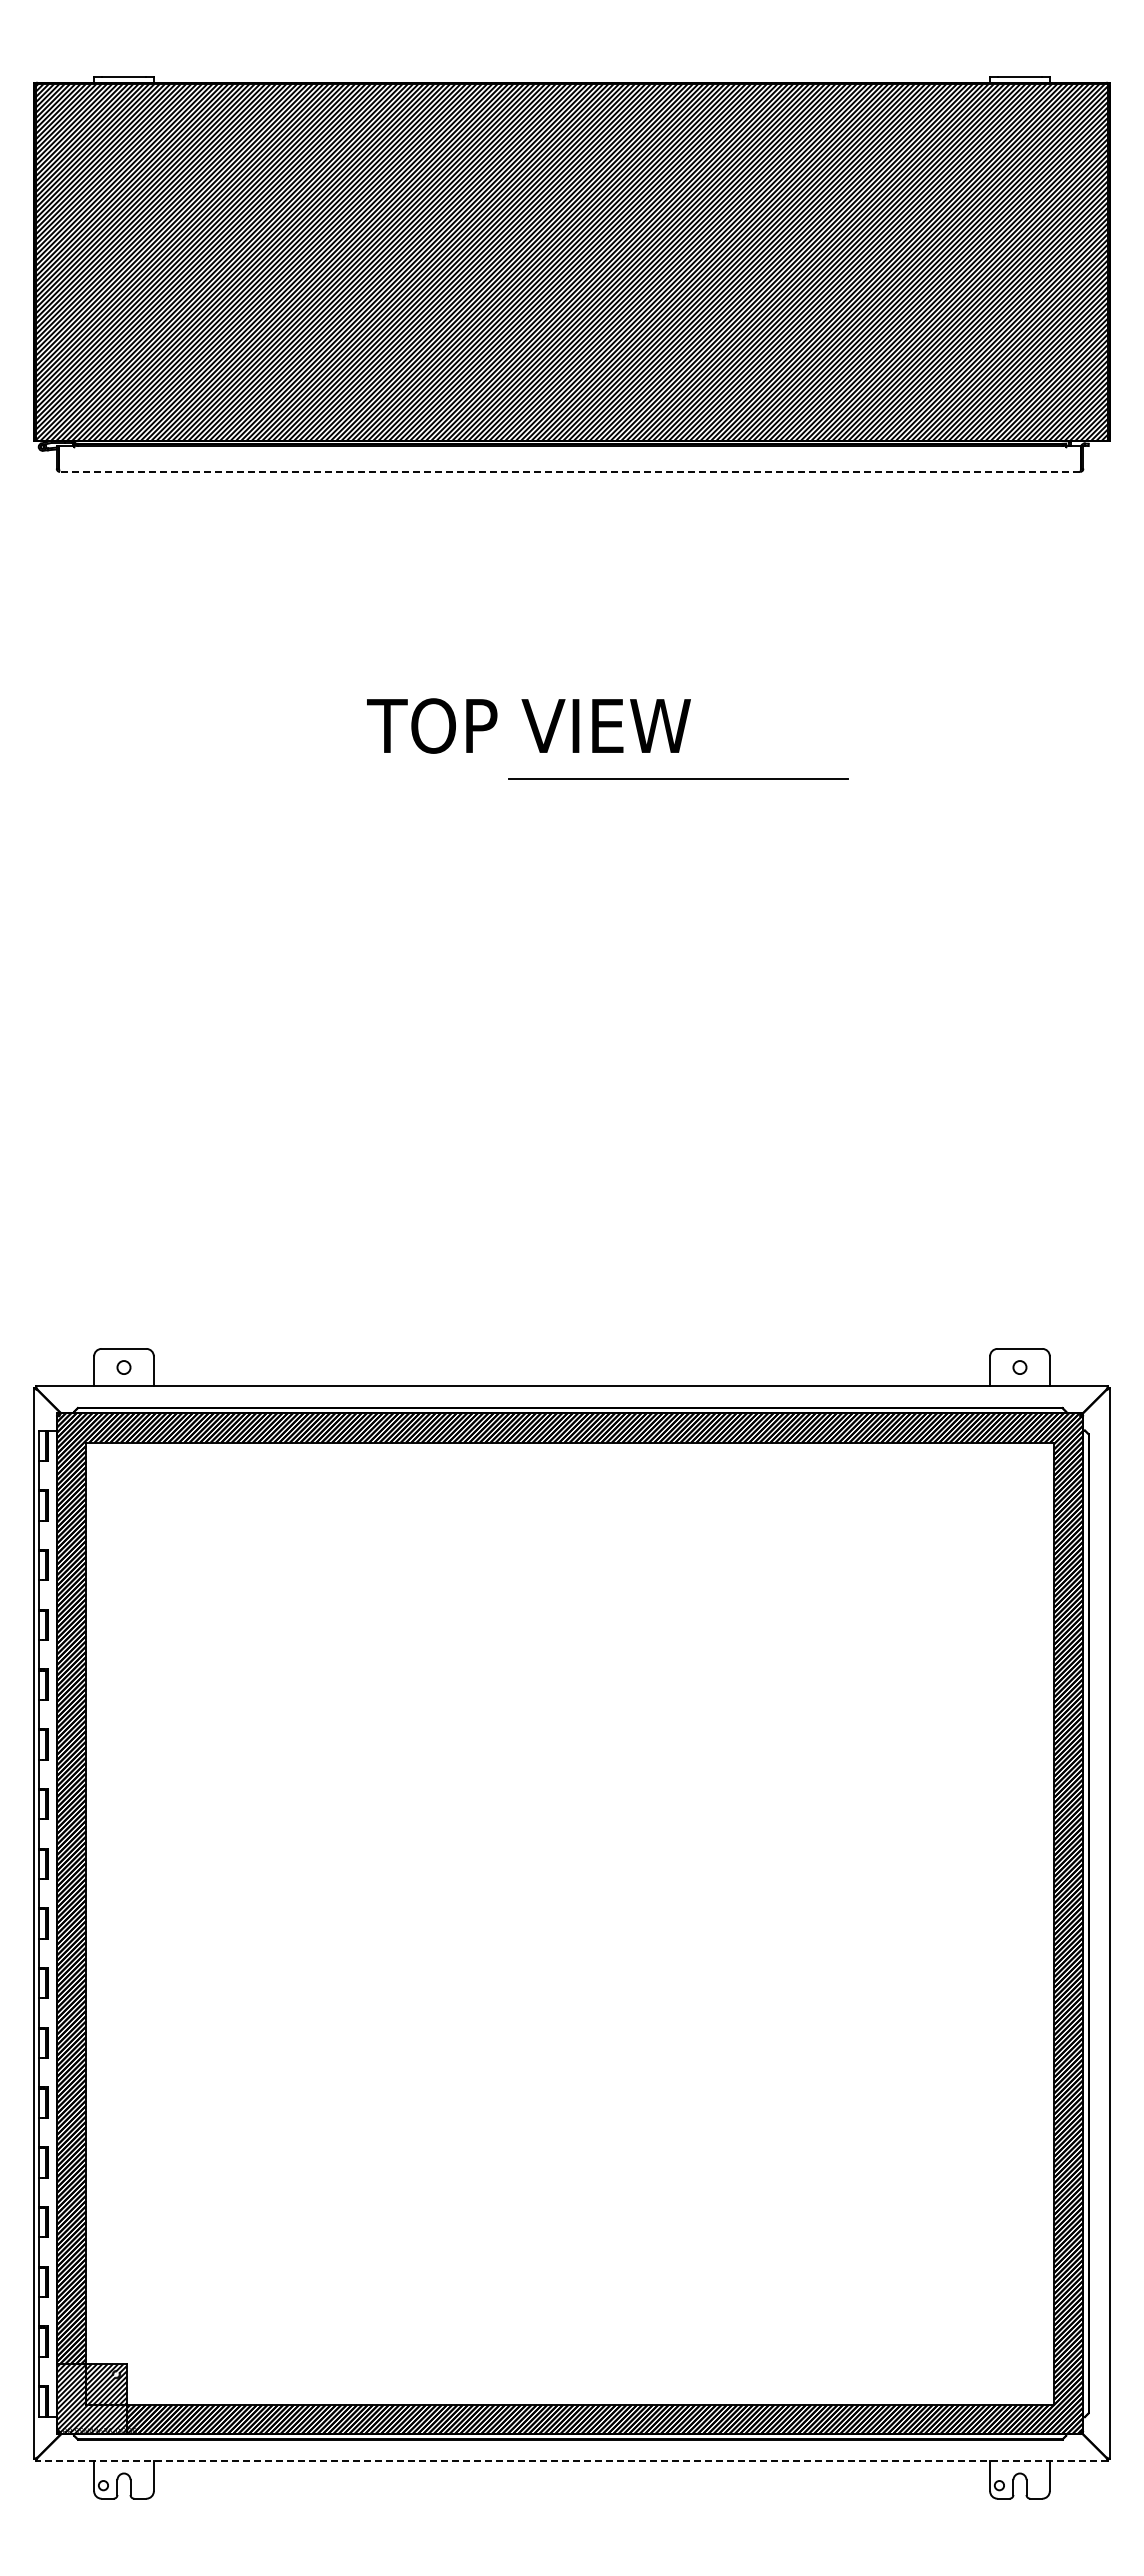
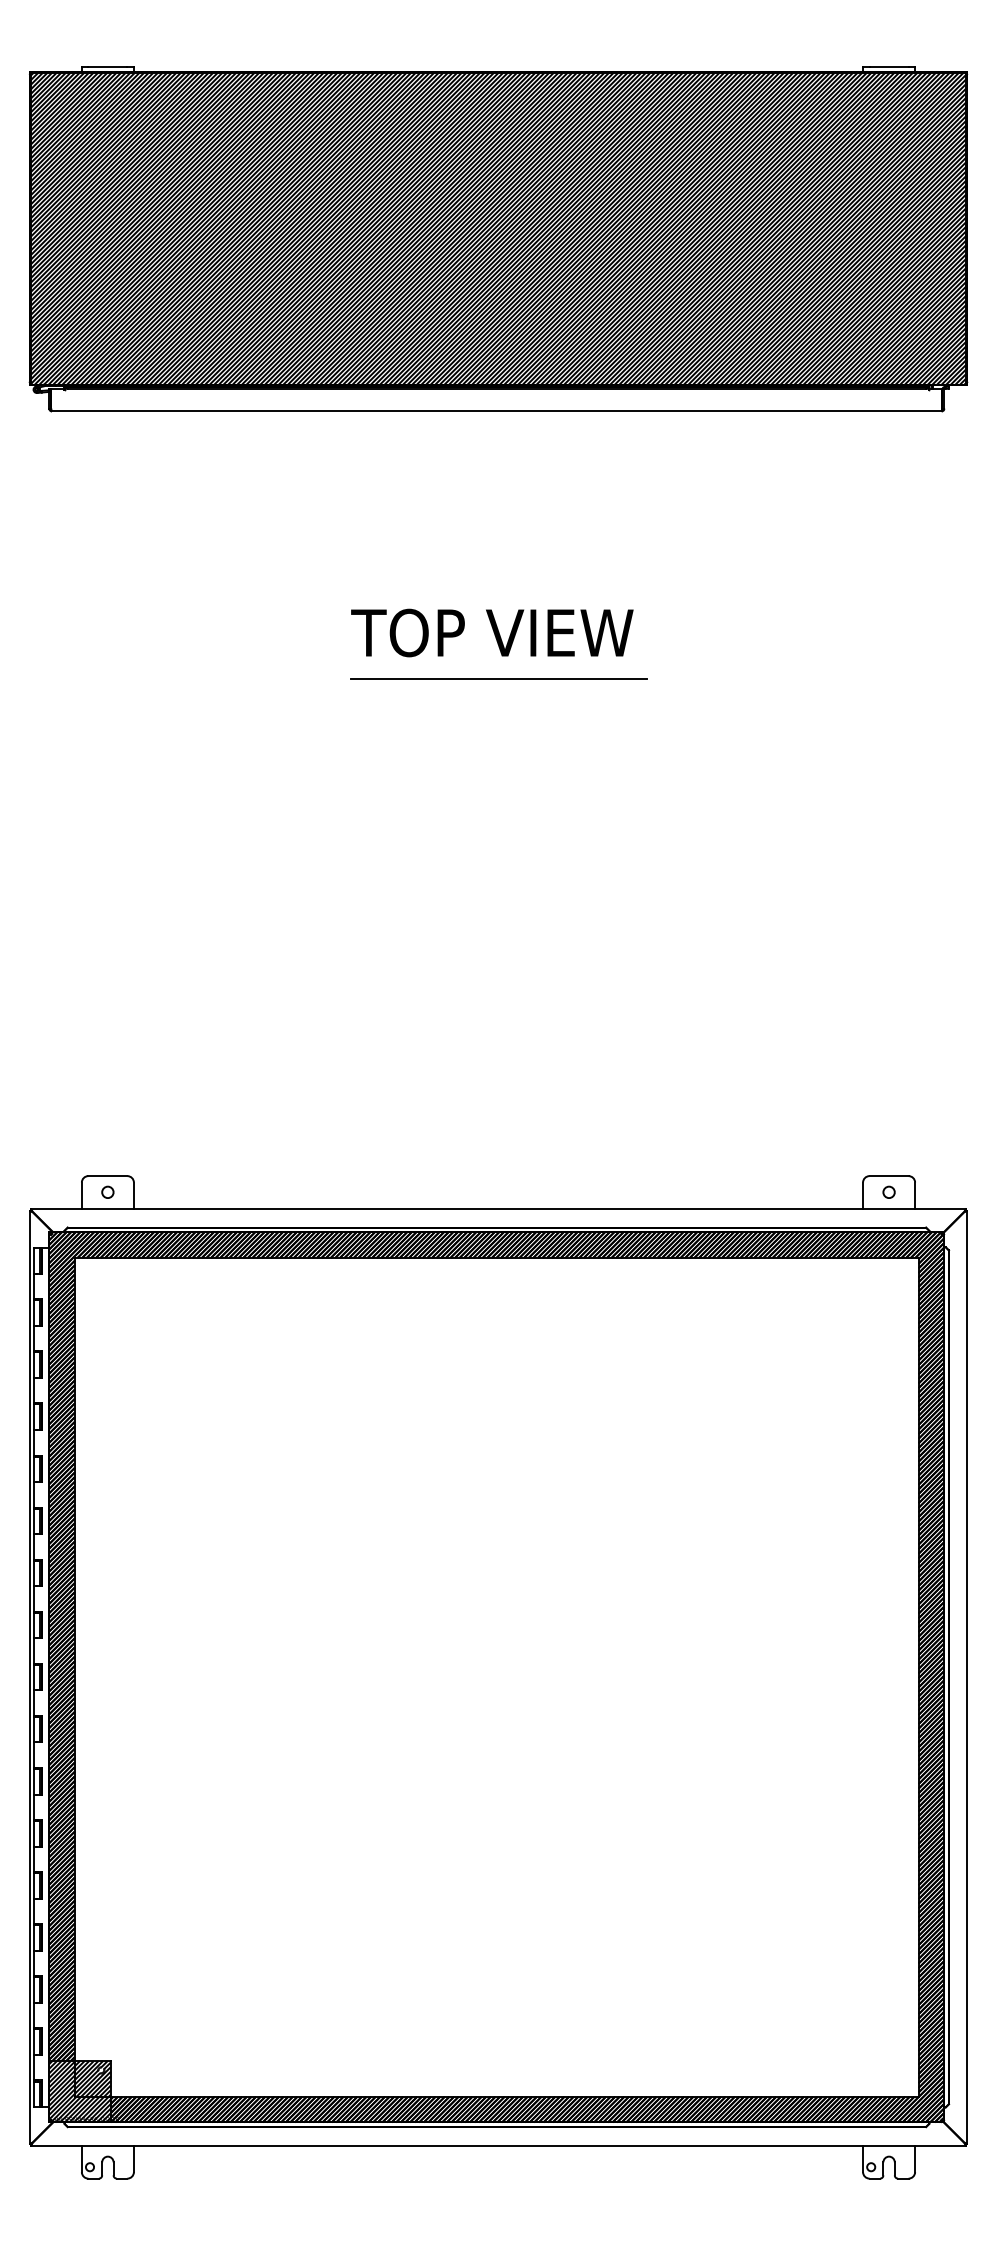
line: (569, 471) -> (496, 411), dashed -> solid
text: (528, 725) -> (491, 632), moved
line: (678, 778) -> (498, 678), moved
line: (571, 2461) -> (498, 2146), dashed -> solid

